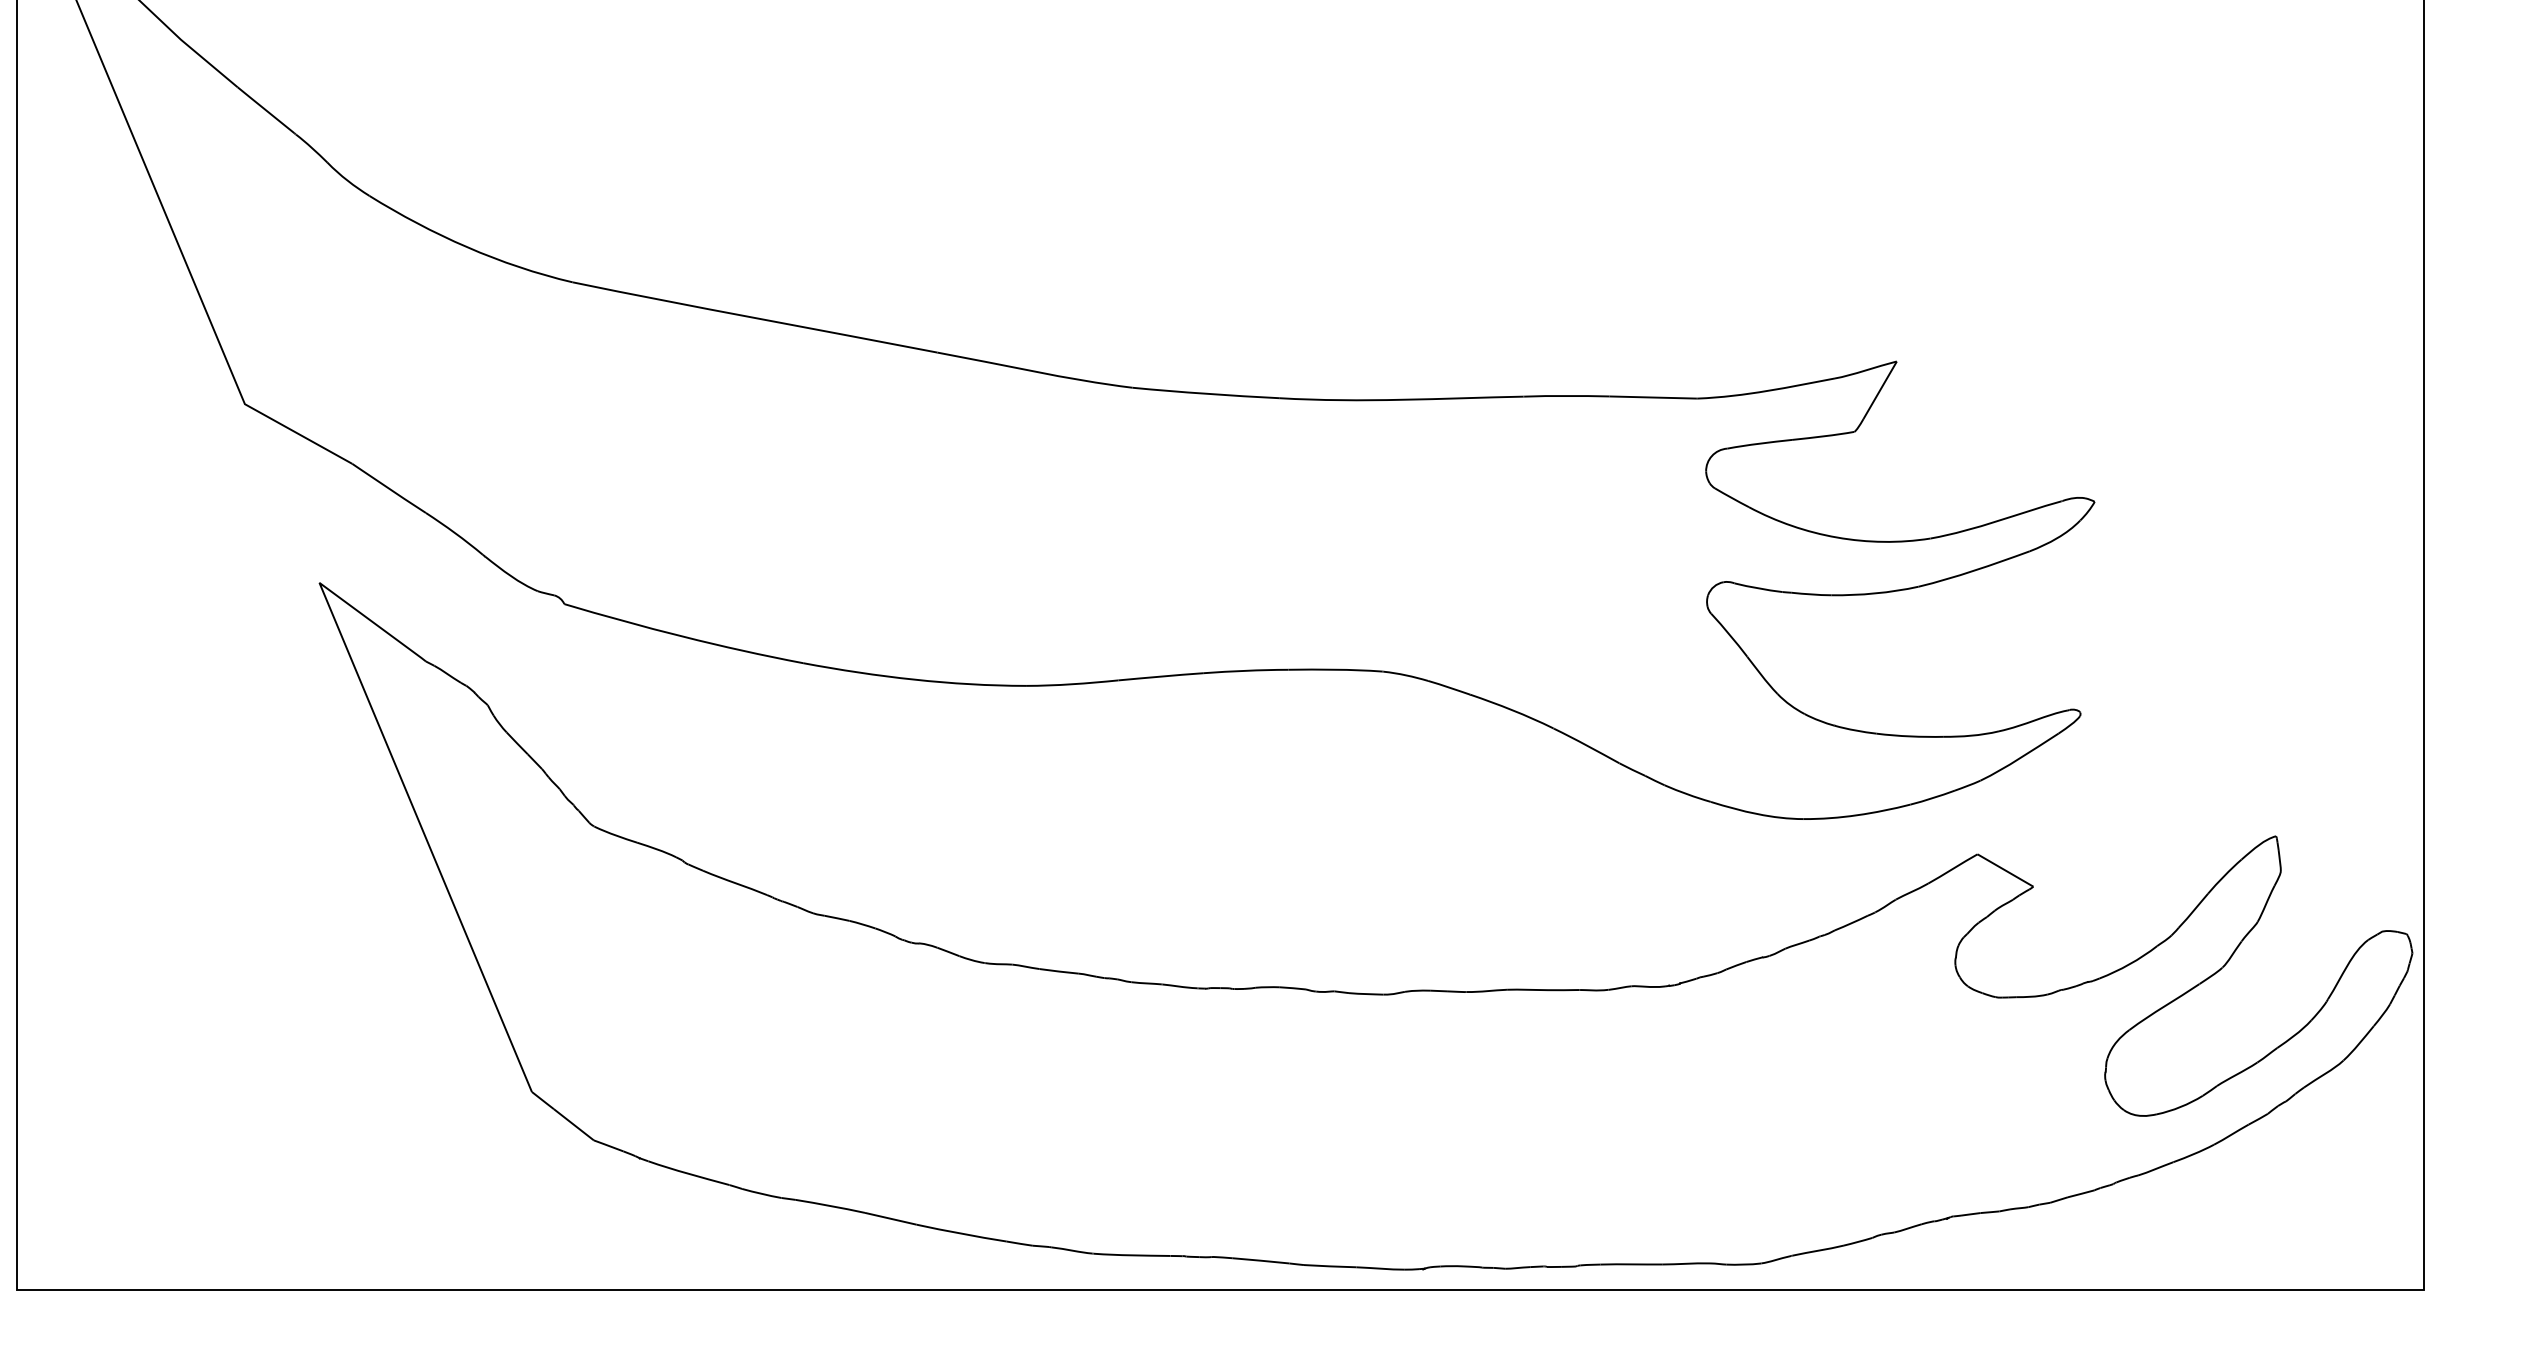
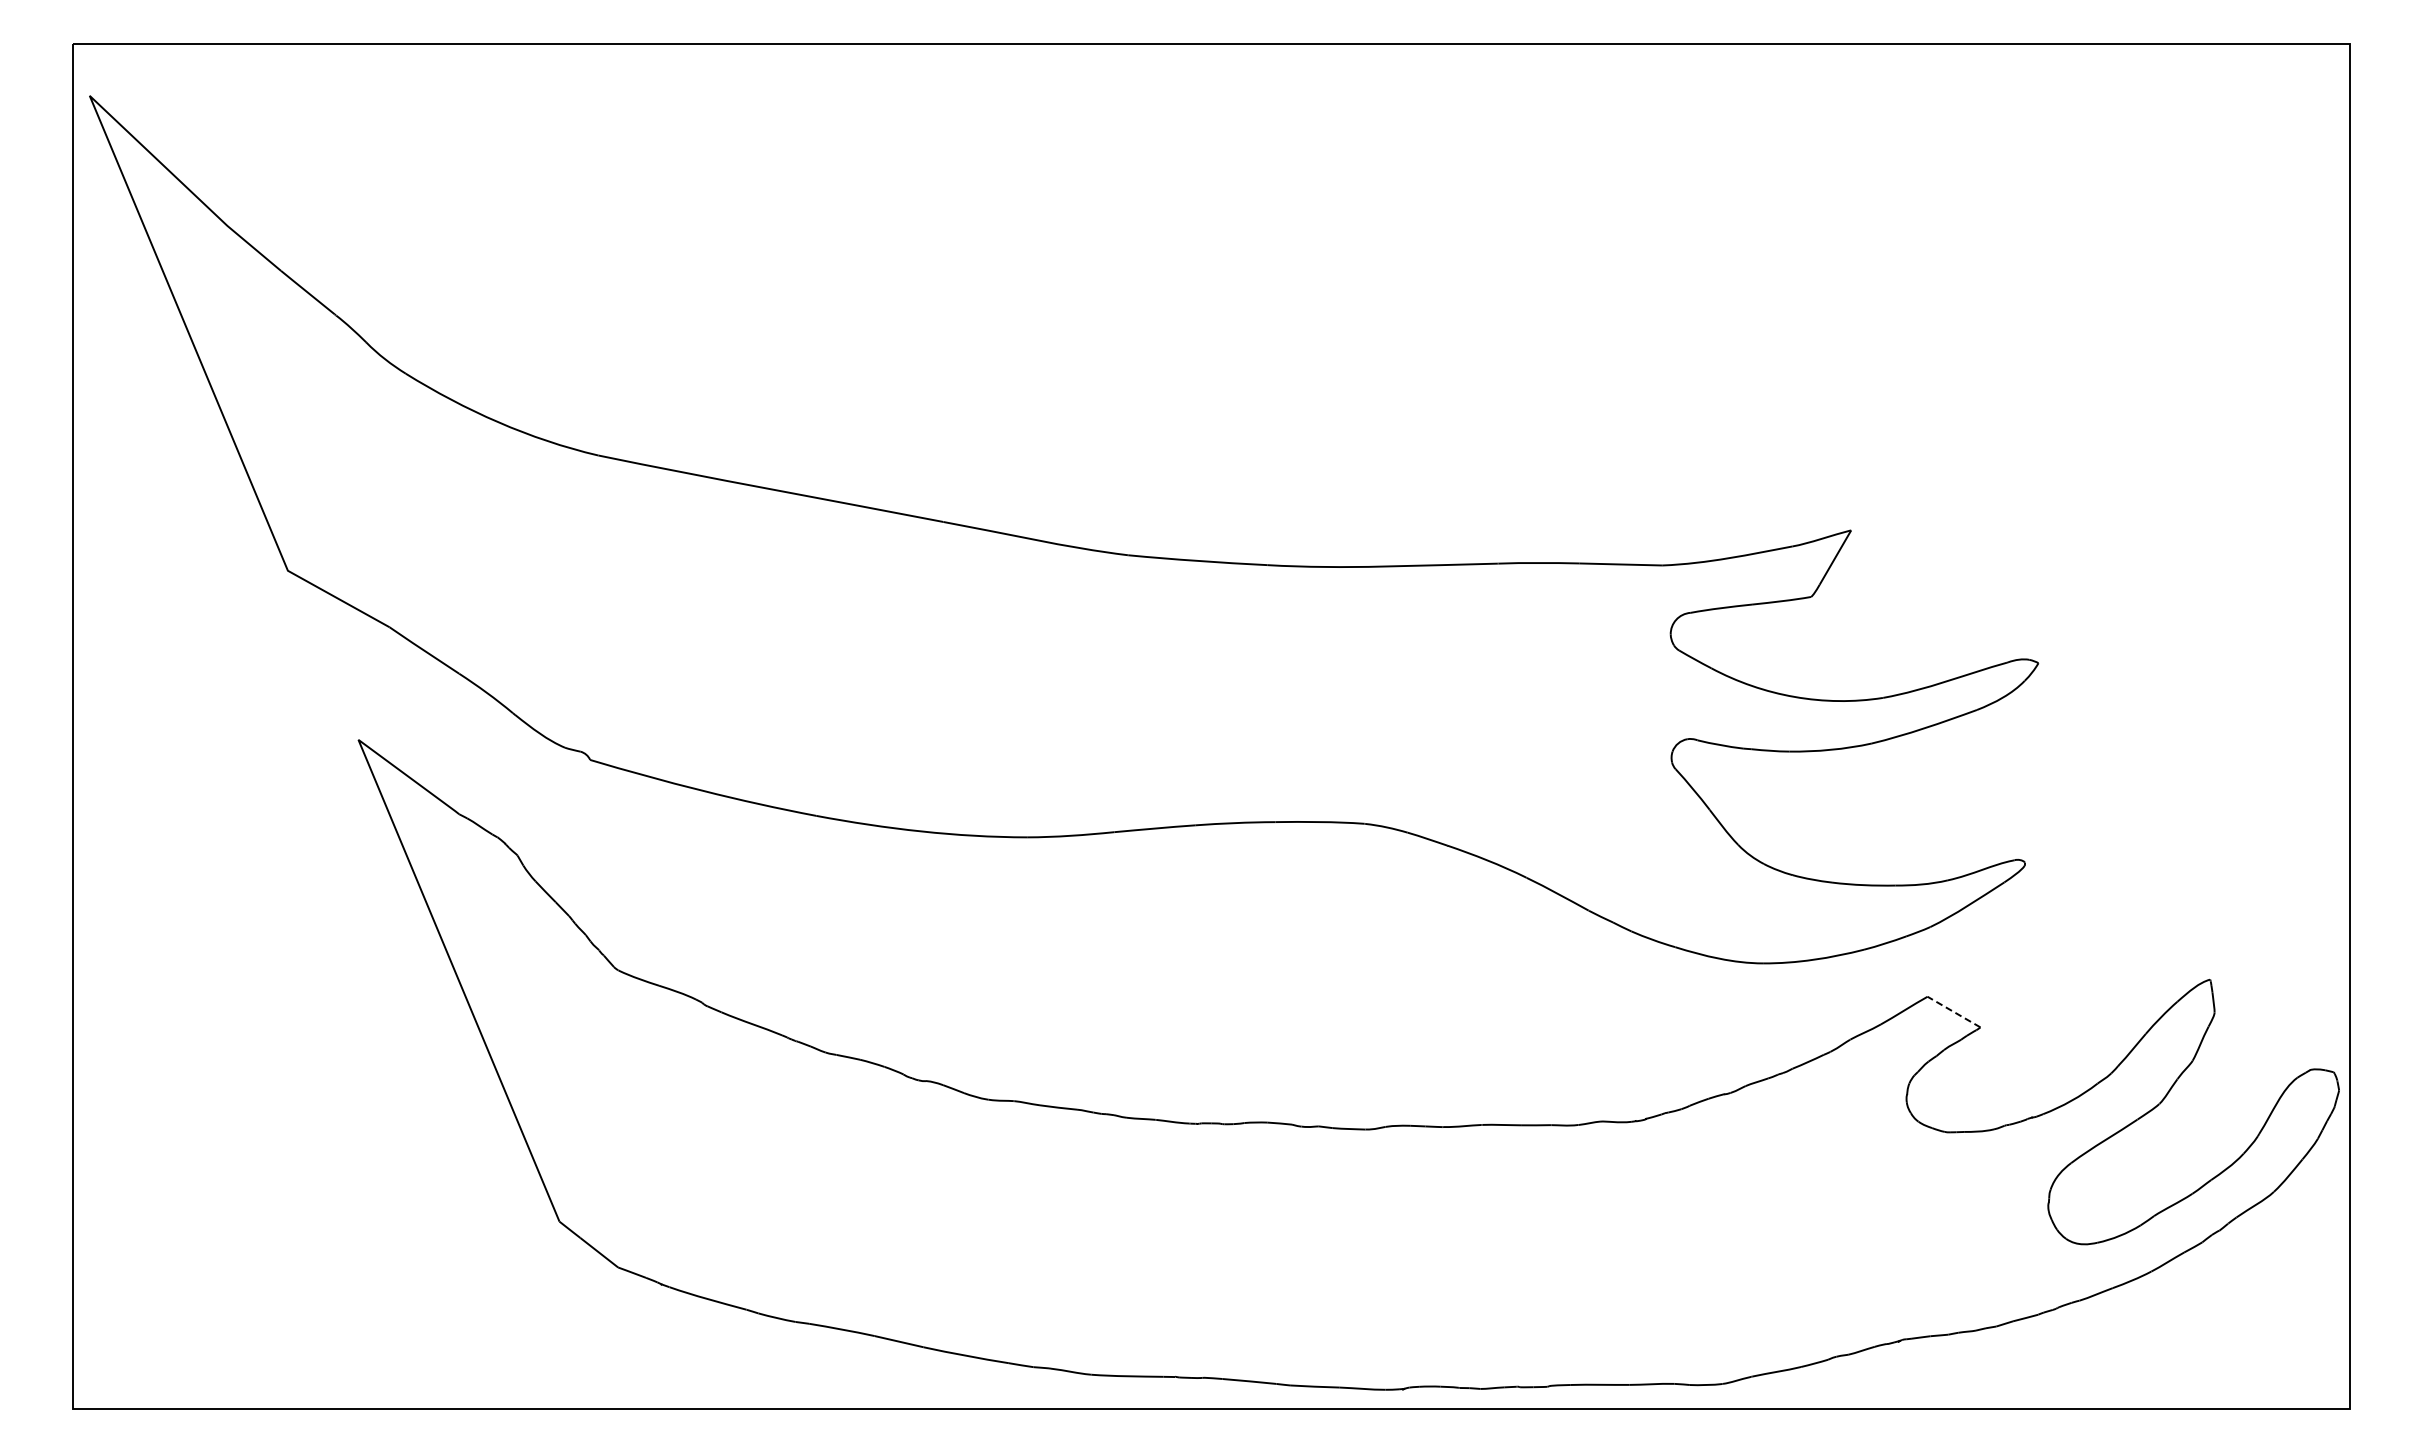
line: (2006, 870) -> (1954, 1012), solid -> dashed

